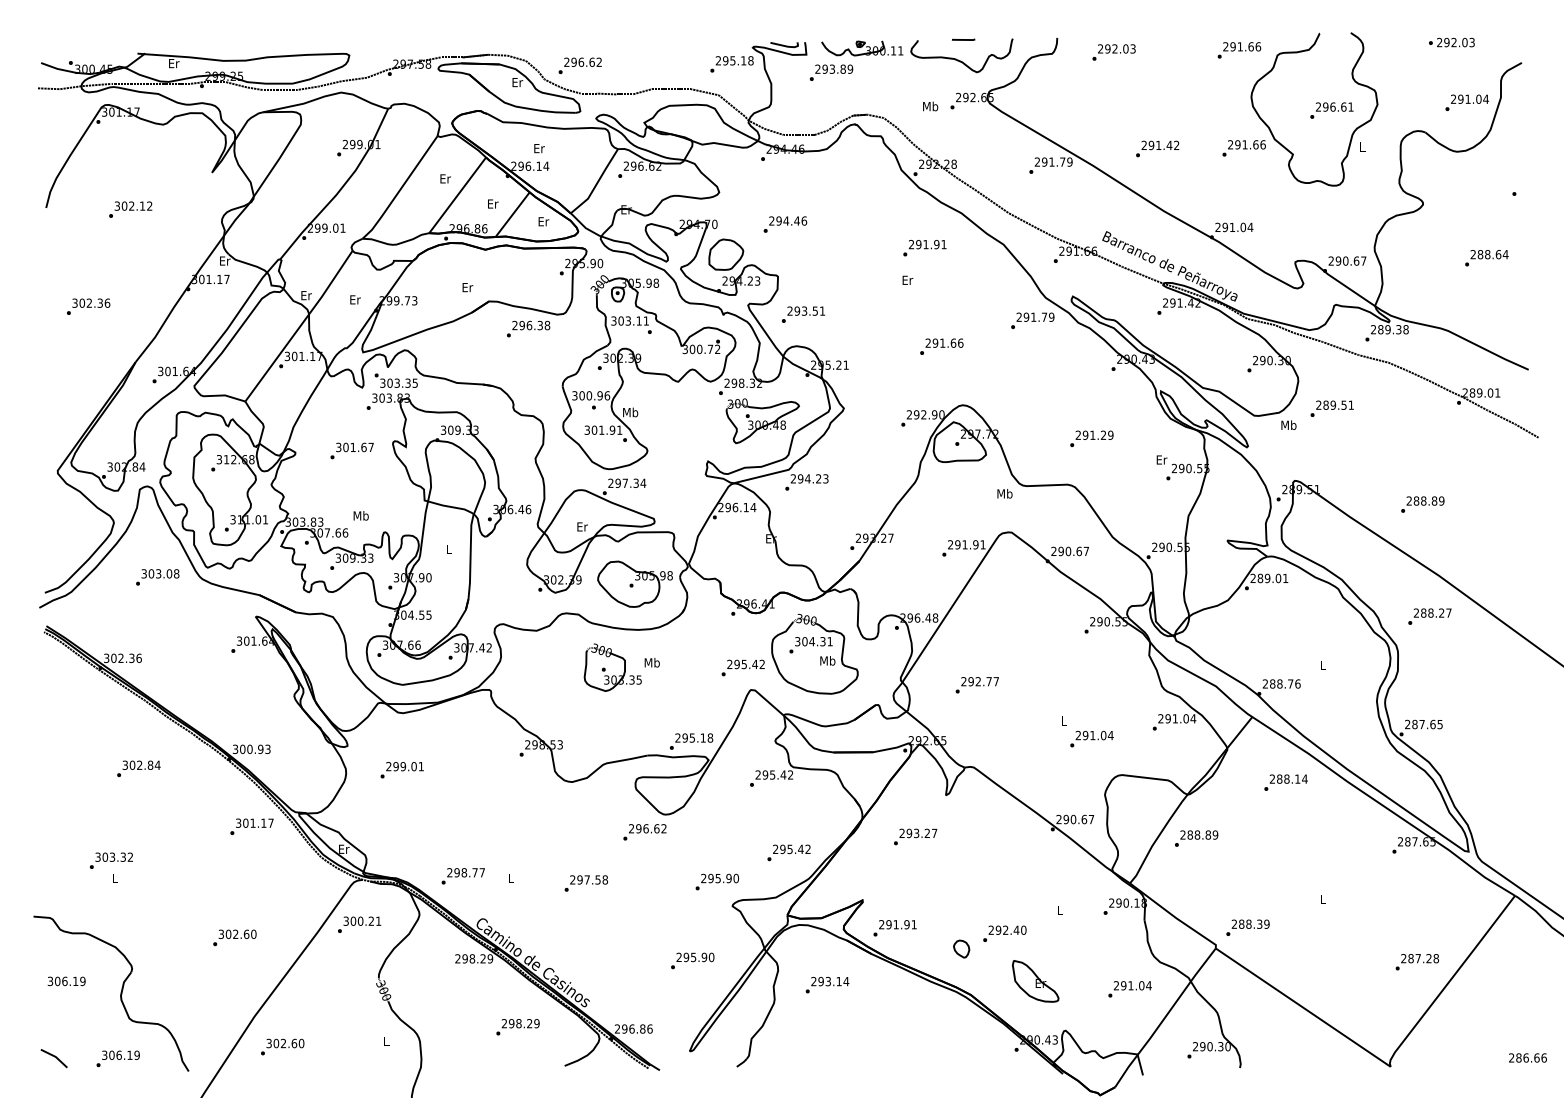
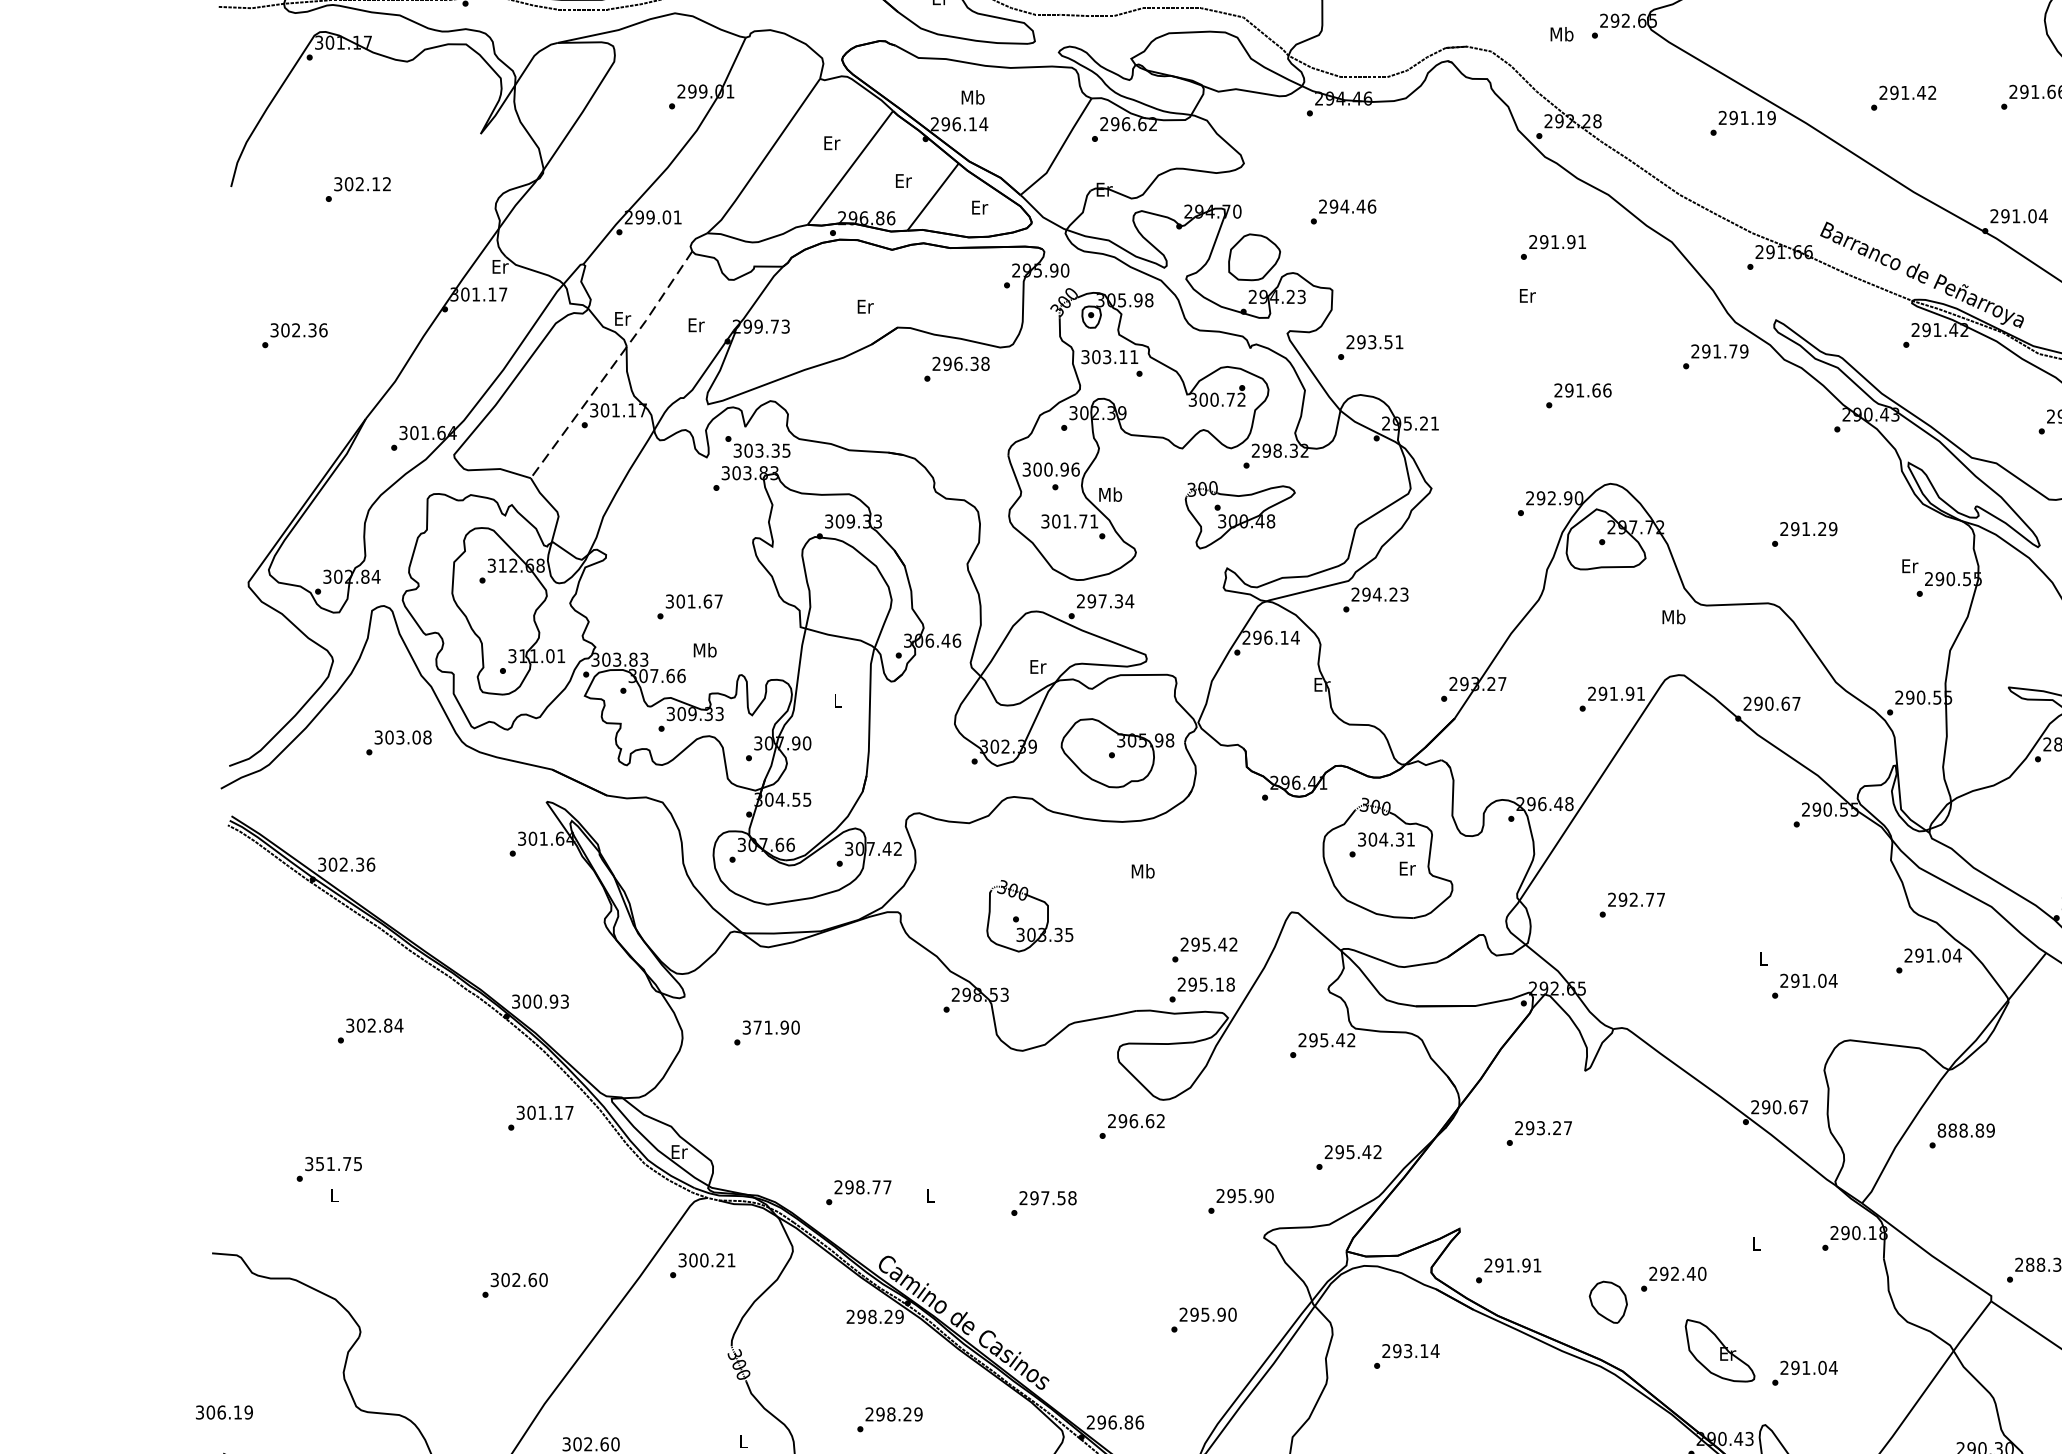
text: (538, 148) -> (971, 97), Er -> Mb
text: (1062, 161) -> (1760, 117), 291.79 -> 291.19
line: (300, 326) -> (613, 365), solid -> dashed
part: (762, 421) -> (1239, 515), moved
text: (612, 429) -> (1083, 520), 301.91 -> 301.71
text: (351, 450) -> (689, 606), moved
text: (827, 660) -> (1406, 867), Mb -> Er
part: (612, 667) -> (1029, 916), moved
text: (742, 667) -> (1203, 949), moved
text: (405, 766) -> (771, 1027), 299.01 -> 371.90
text: (1182, 834) -> (1941, 1129), 288.89 -> 888.89
text: (117, 856) -> (338, 1162), 303.32 -> 351.75
part: (961, 948) -> (1608, 1301), size x1.6
text: (66, 981) -> (224, 1412), moved
text: (1129, 989) -> (1804, 1373), moved
text: (517, 1027) -> (889, 1420), moved

